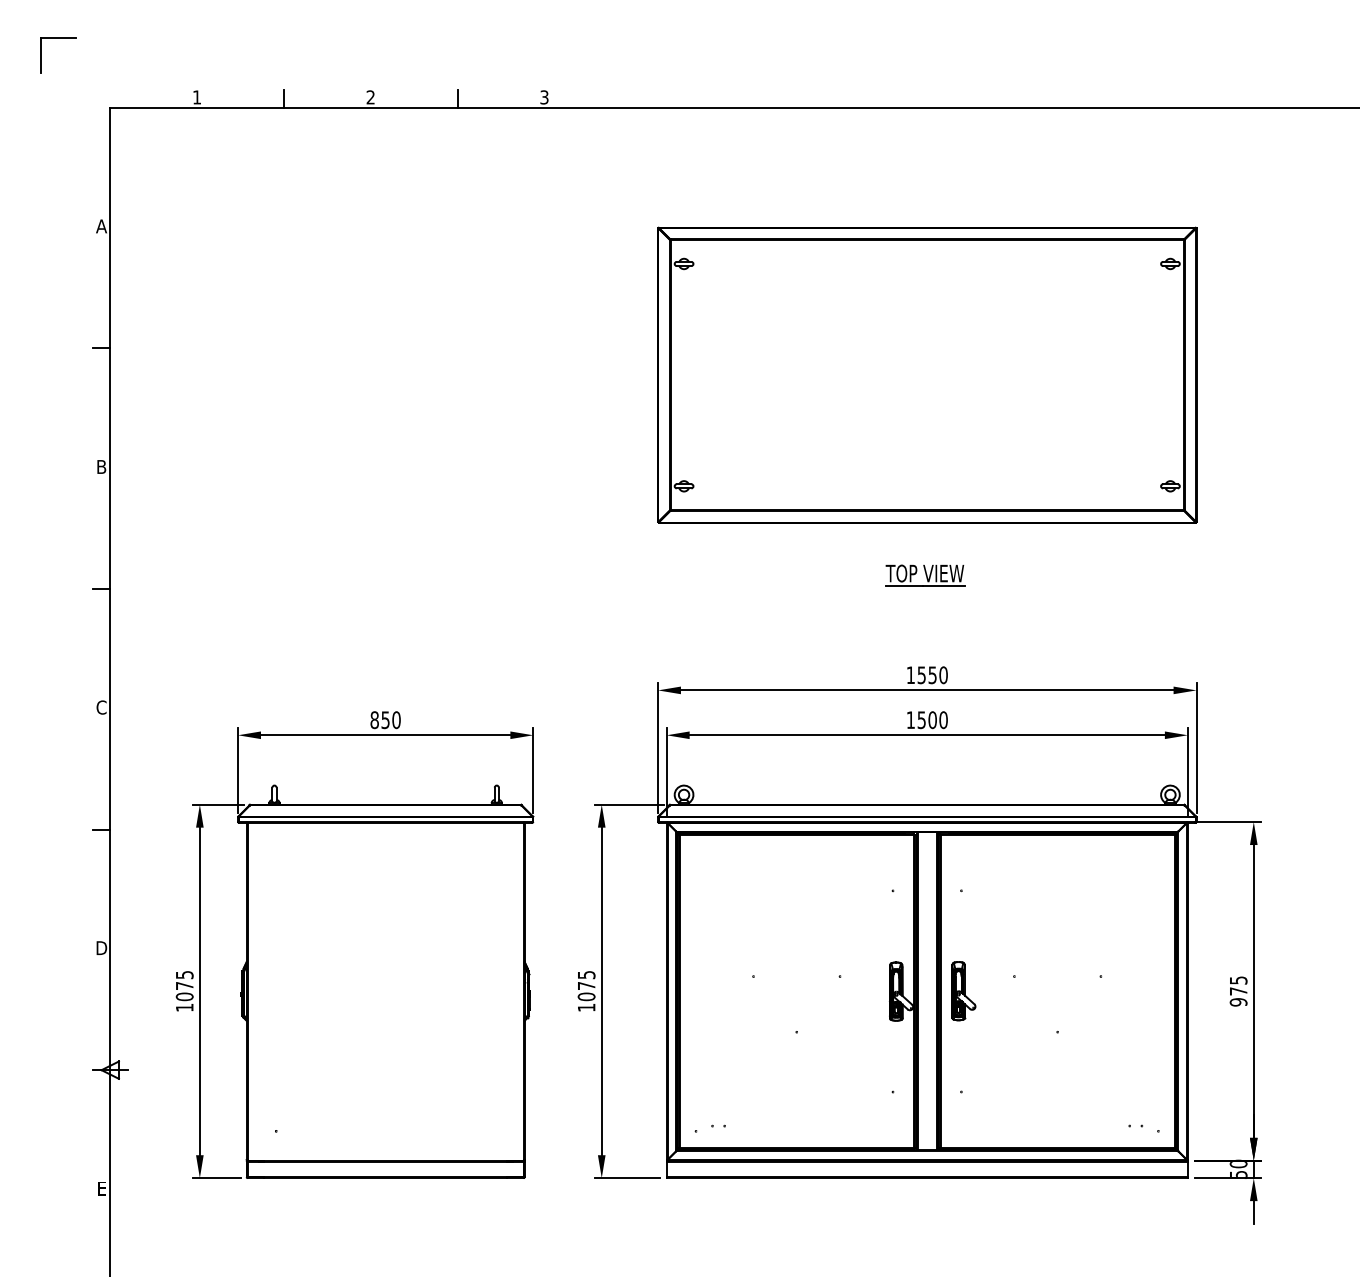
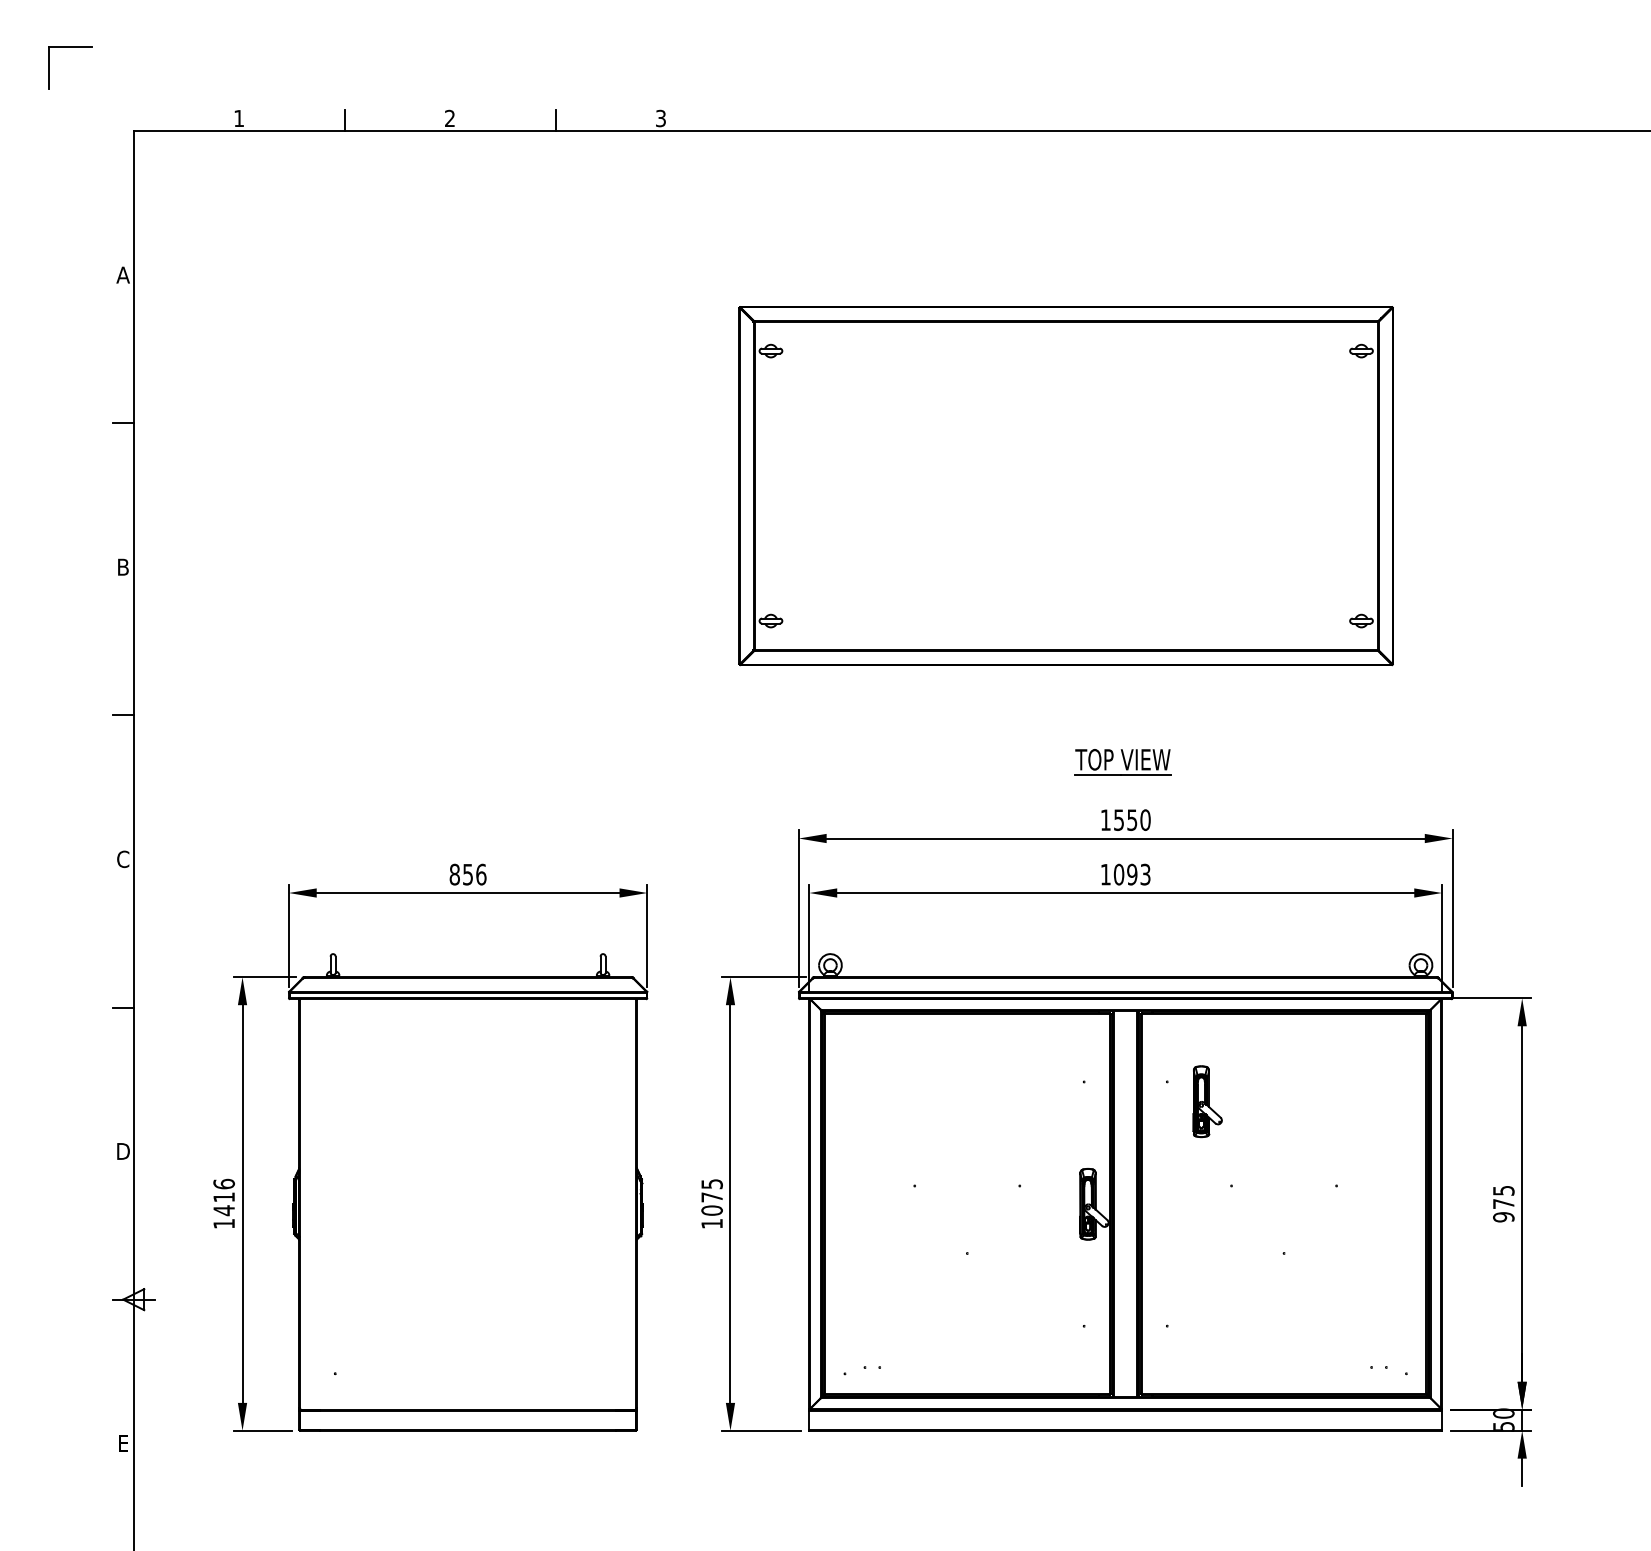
part: (927, 374) -> (1066, 485), moved
part: (925, 575) -> (1123, 762), moved
text: (396, 719) -> (481, 873), 850 -> 856
text: (932, 720) -> (1132, 875), 1500 -> 1093
text: (184, 985) -> (223, 1196), 1075 -> 1416
part: (963, 991) -> (1207, 1102), moved

